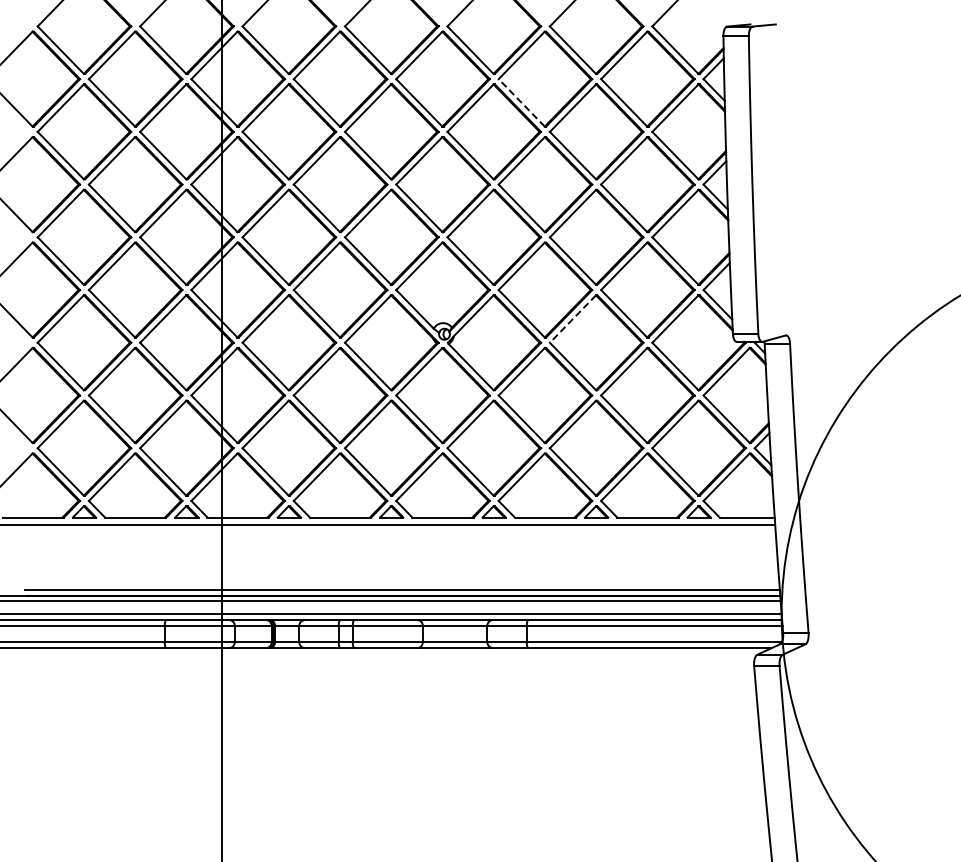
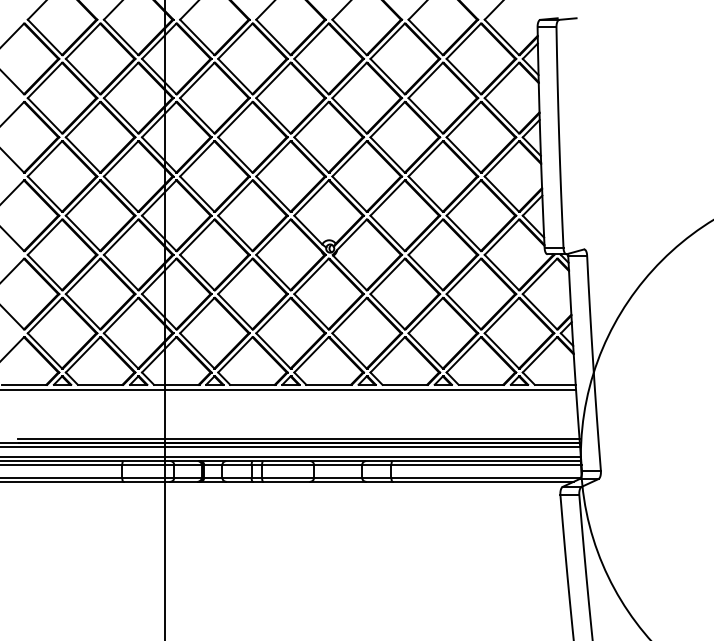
line: (521, 102) -> (387, 76), dashed -> solid
line: (572, 319) -> (425, 237), dashed -> solid

